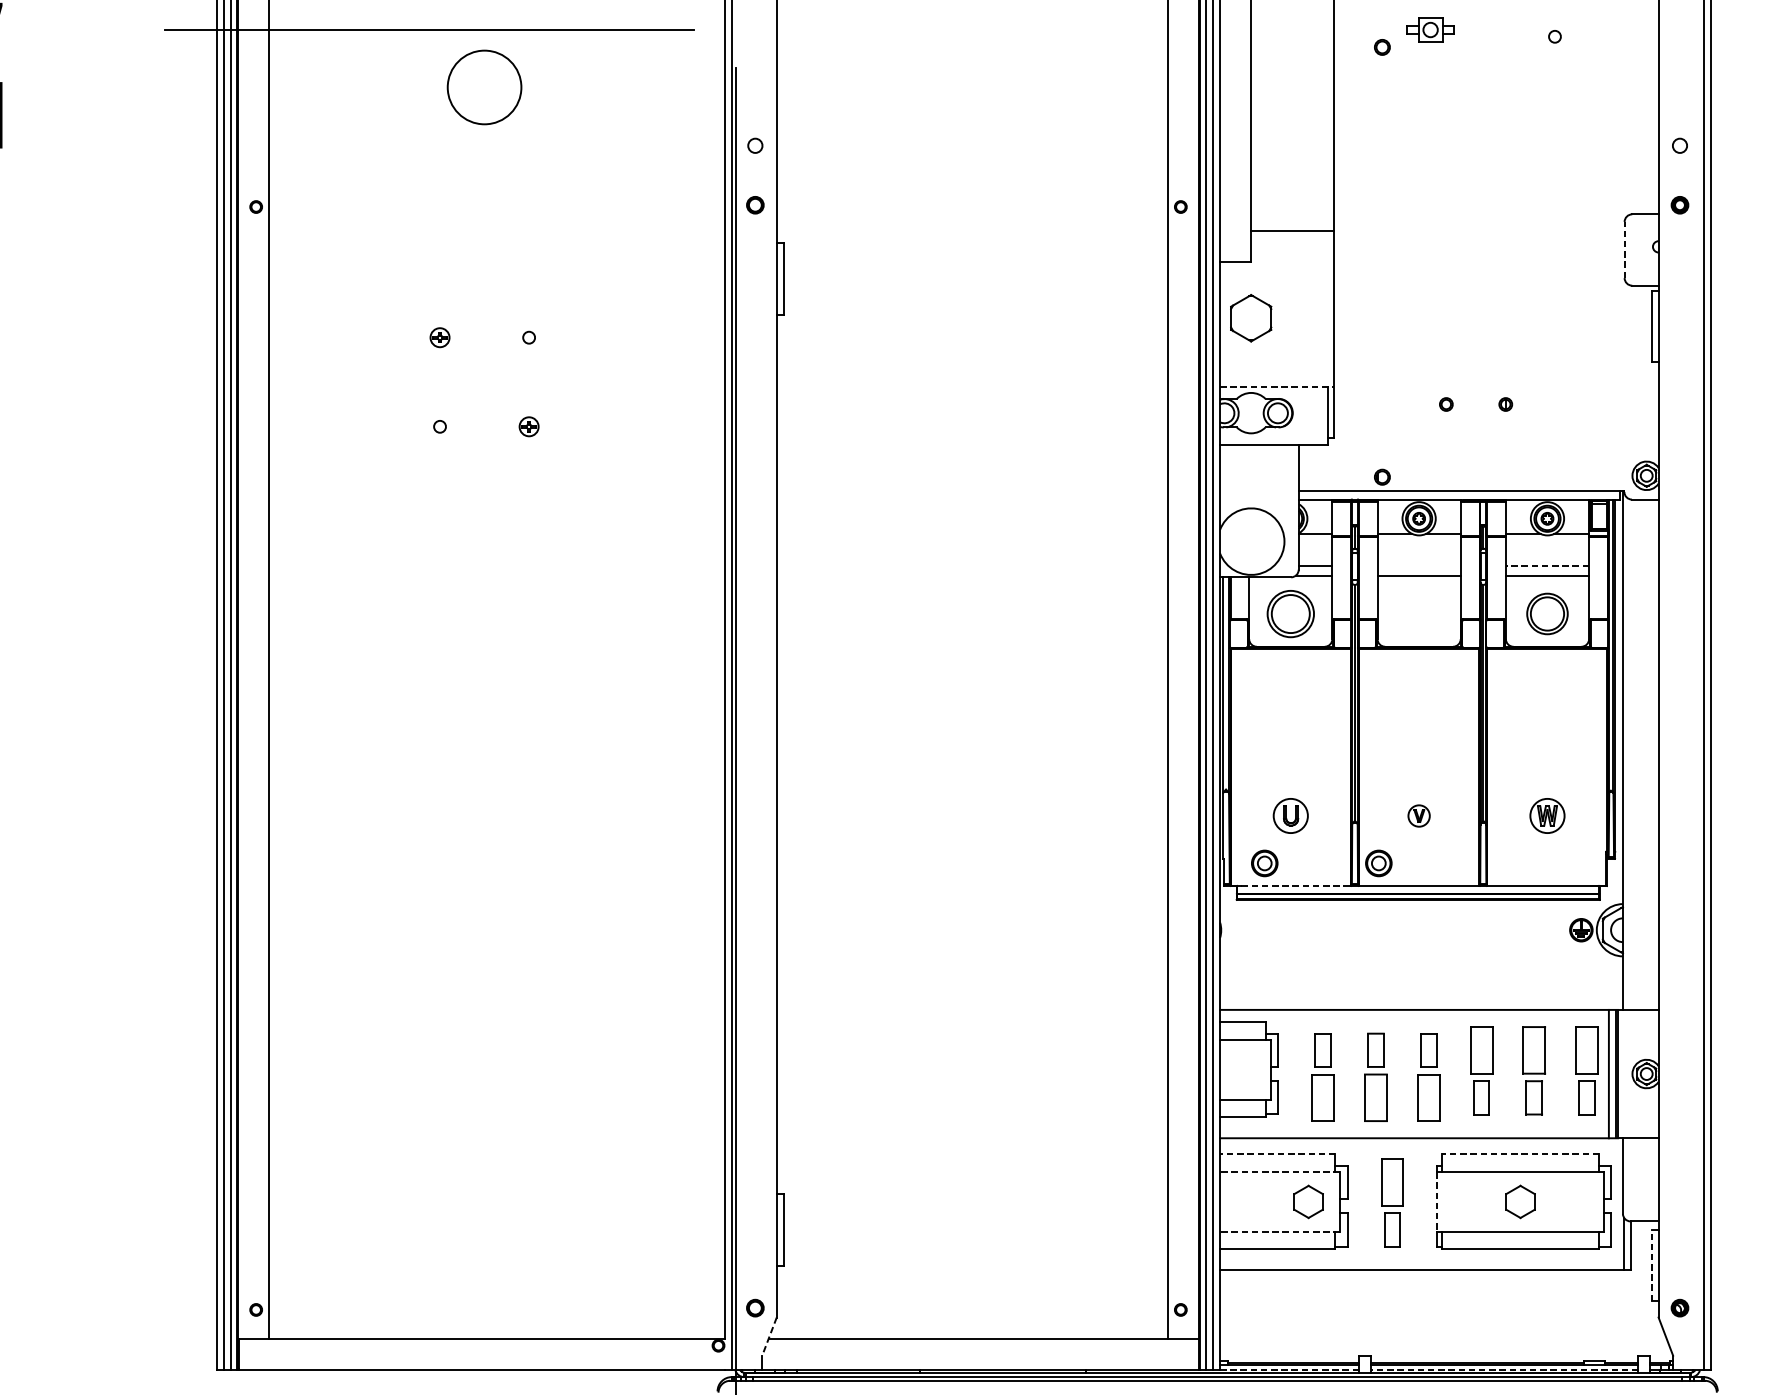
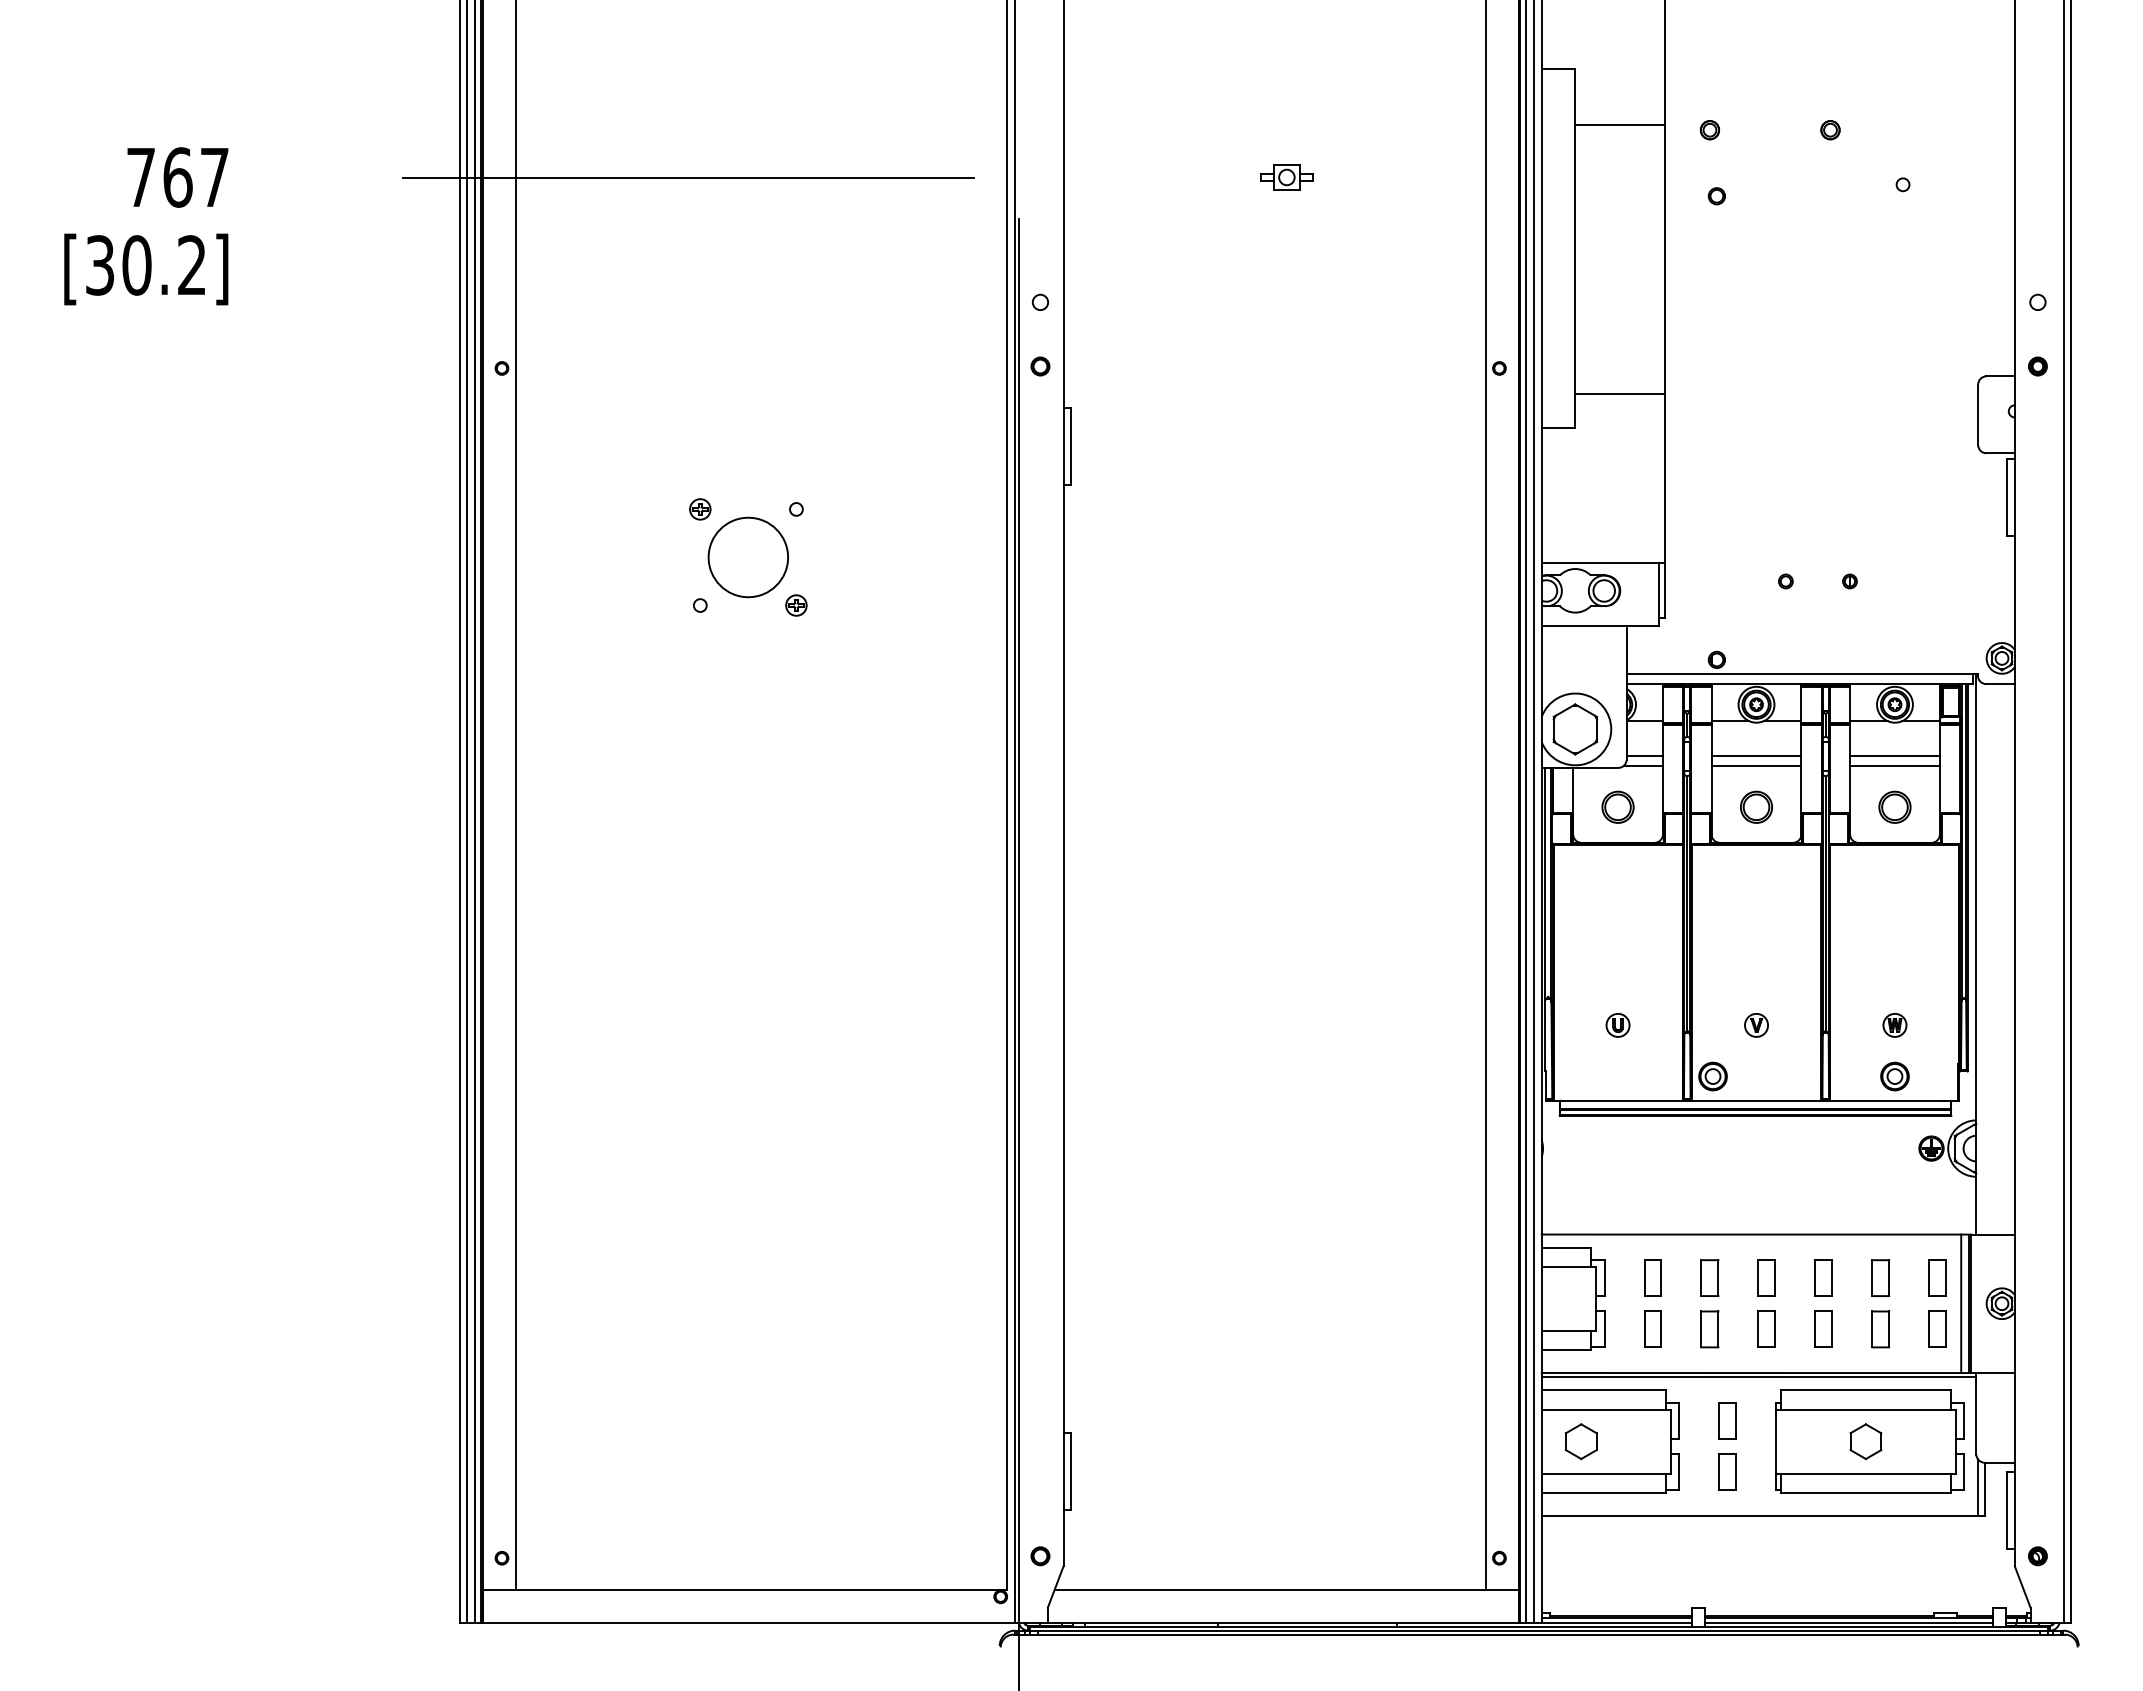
part: (1430, 30) -> (1286, 177), moved
circle: (483, 87) -> (747, 557), moved
line: (1624, 249) -> (1978, 414), dashed -> solid
part: (1251, 318) -> (1575, 729), moved
line: (1277, 386) -> (1603, 562), dashed -> solid
line: (1419, 565) -> (1756, 755), added
line: (1547, 565) -> (1894, 755), dashed -> solid
part: (1290, 613) -> (1617, 806), size x0.62
part: (1419, 613) -> (1756, 806), added
part: (1547, 613) -> (1894, 806), size x0.71
part: (1290, 816) -> (1617, 1025), size x0.62
part: (1547, 816) -> (1894, 1025), size x0.62
part: (1264, 863) -> (1894, 1076), moved
line: (1291, 885) -> (1618, 1100), dashed -> solid
part: (1481, 1049) -> (1823, 1277), size x0.71
part: (1534, 1049) -> (1880, 1277), size x0.71
part: (1586, 1049) -> (1937, 1277), size x0.71
part: (1322, 1096) -> (1652, 1328), size x0.71
part: (1428, 1096) -> (1766, 1328), size x0.71
part: (1375, 1097) -> (1709, 1329), size x0.71
line: (1420, 1142) -> (1758, 1377), added
line: (1277, 1154) -> (1603, 1390), dashed -> solid
line: (1520, 1154) -> (1865, 1390), dashed -> solid
line: (1280, 1172) -> (1606, 1409), dashed -> solid
part: (1392, 1182) -> (1727, 1420), size x0.71
part: (1307, 1201) -> (1580, 1441), moved
line: (1437, 1202) -> (1776, 1442), dashed -> solid
line: (1280, 1231) -> (1606, 1473), dashed -> solid
line: (1651, 1264) -> (2007, 1509), dashed -> solid
line: (769, 1337) -> (1055, 1587), dashed -> solid
line: (1289, 1369) -> (1616, 1622), dashed -> solid
line: (1504, 1369) -> (1848, 1622), dashed -> solid

